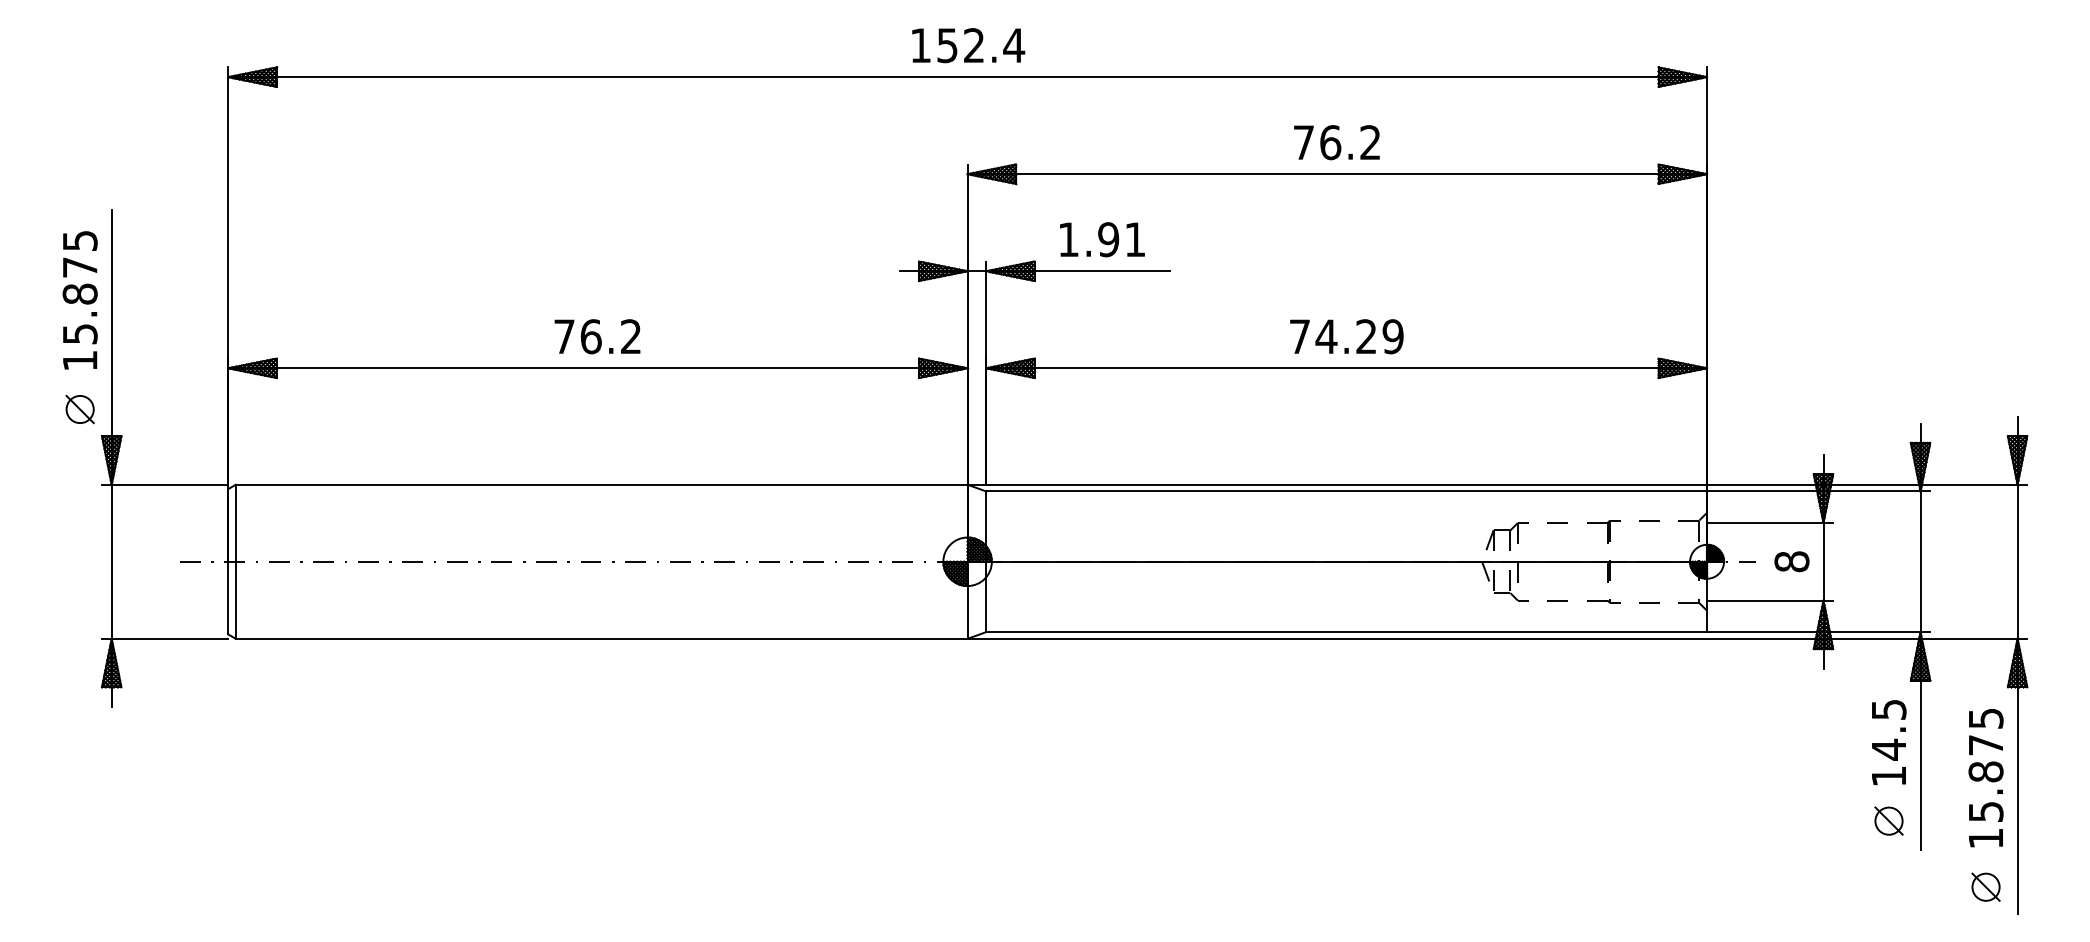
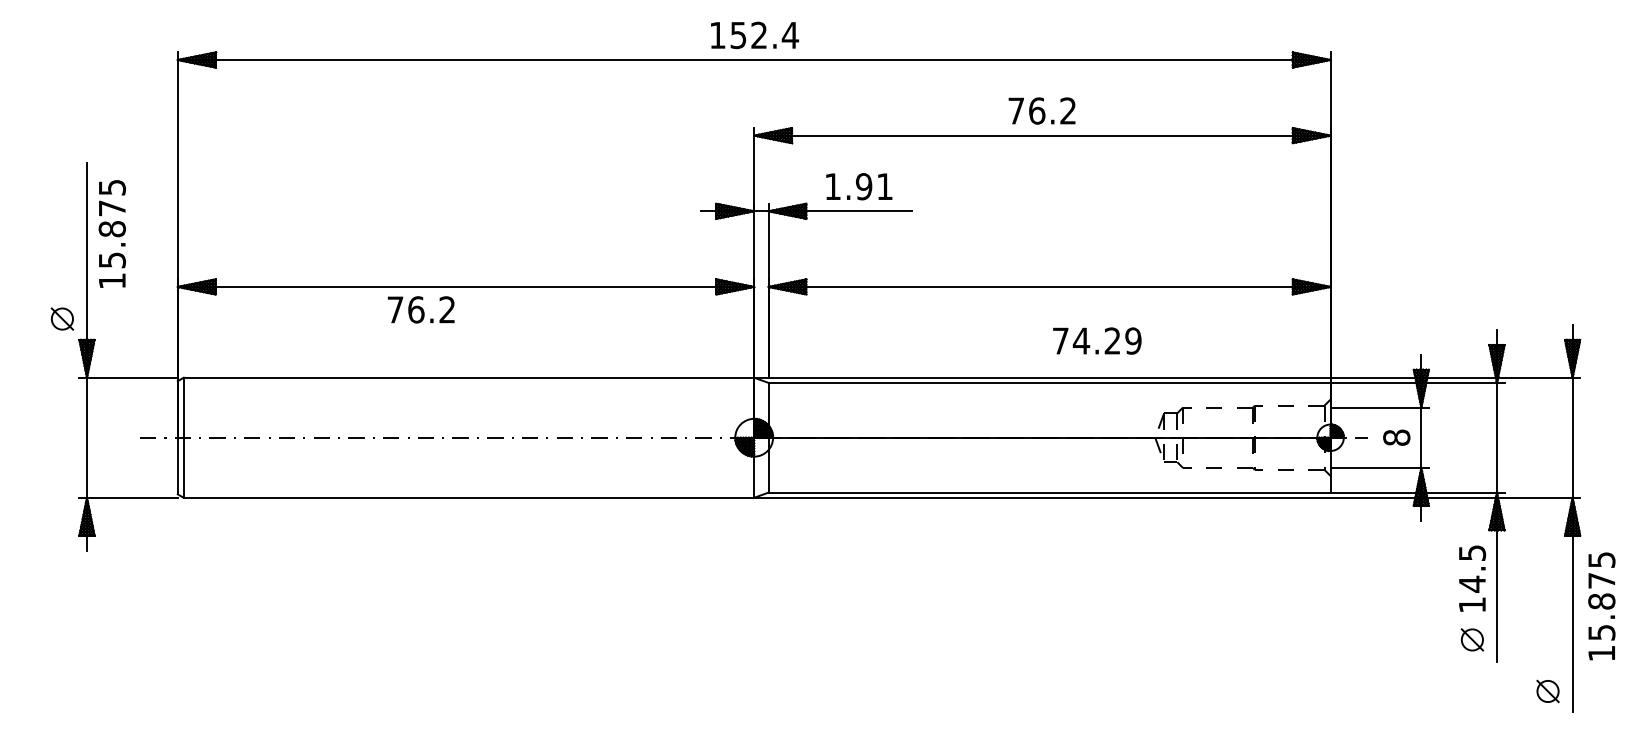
text: (79, 300) -> (111, 234), moved
text: (597, 336) -> (421, 309), moved
text: (1346, 336) -> (1097, 340), moved
text: (1985, 778) -> (1601, 606), moved

